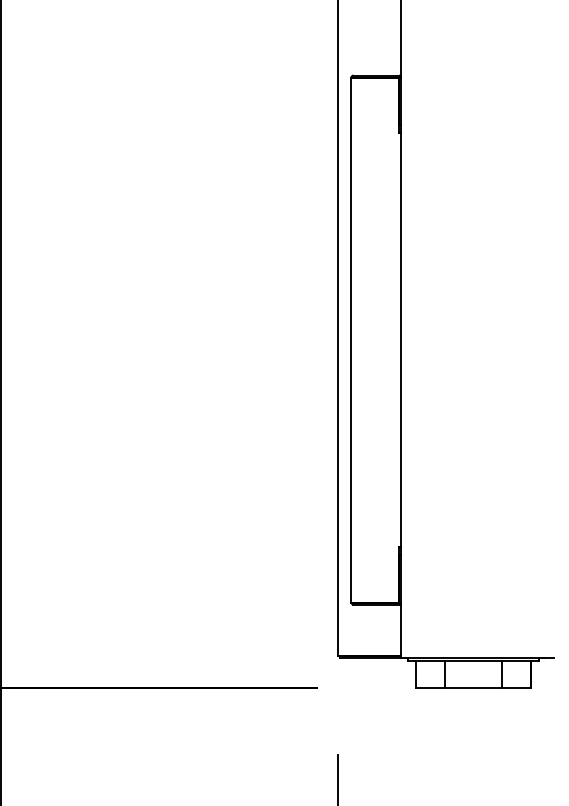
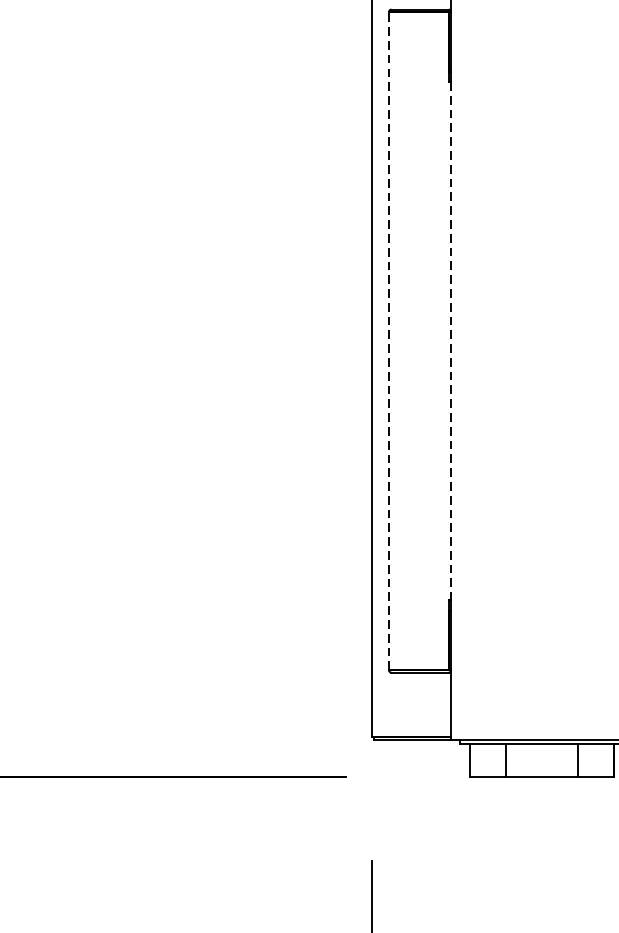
line: (351, 340) -> (389, 341), solid -> dashed
line: (401, 340) -> (451, 341), solid -> dashed

